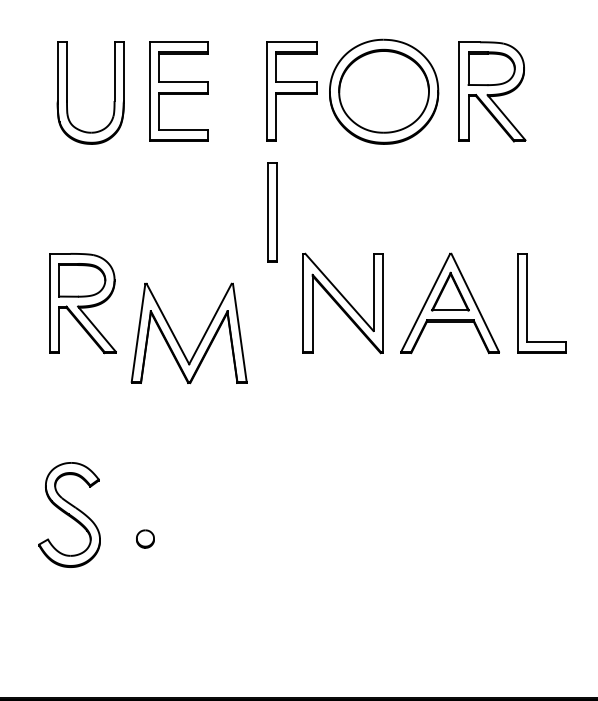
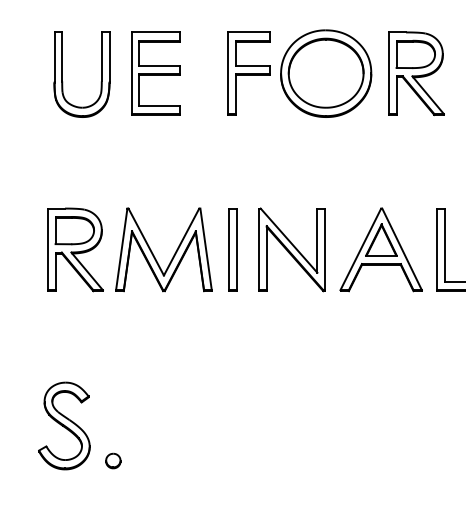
part: (272, 212) -> (233, 249), moved
part: (177, 339) -> (154, 254), moved
part: (145, 538) -> (113, 460), moved

